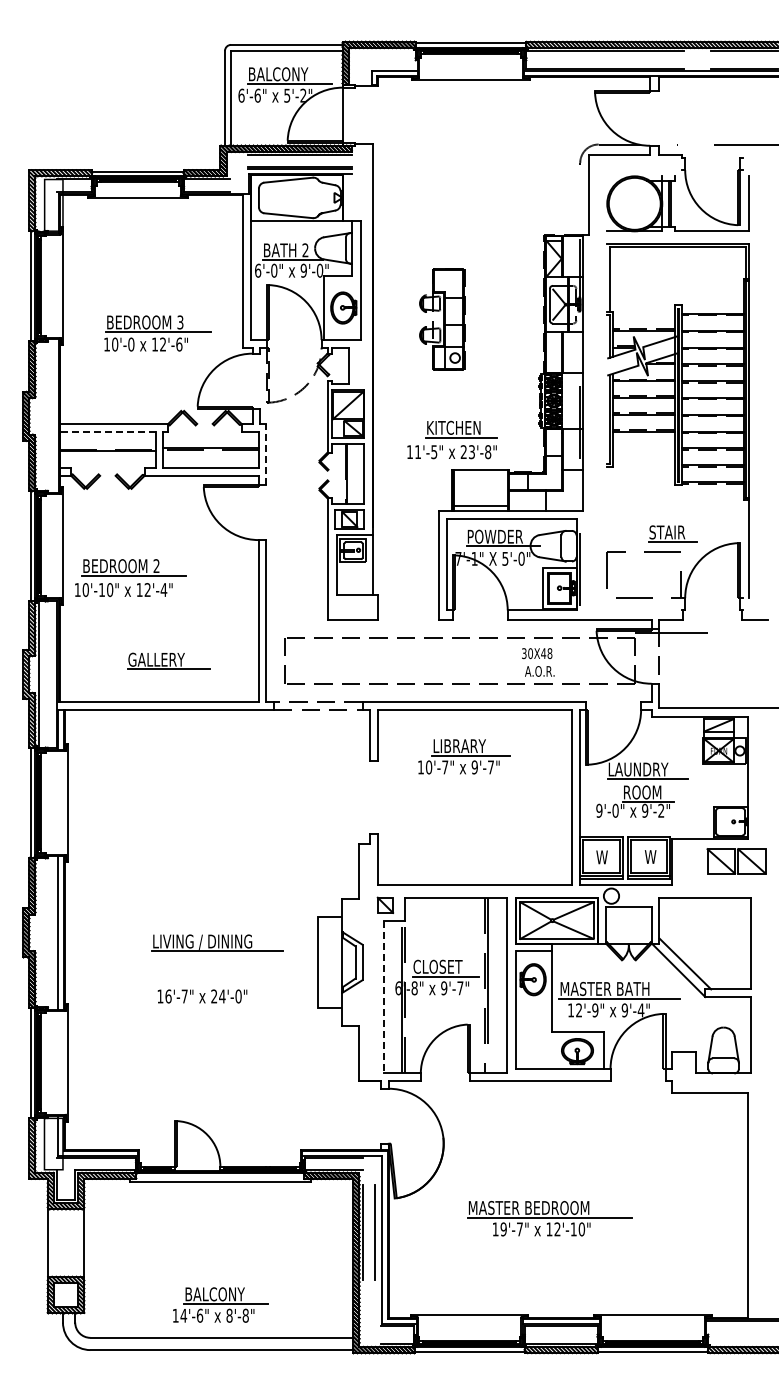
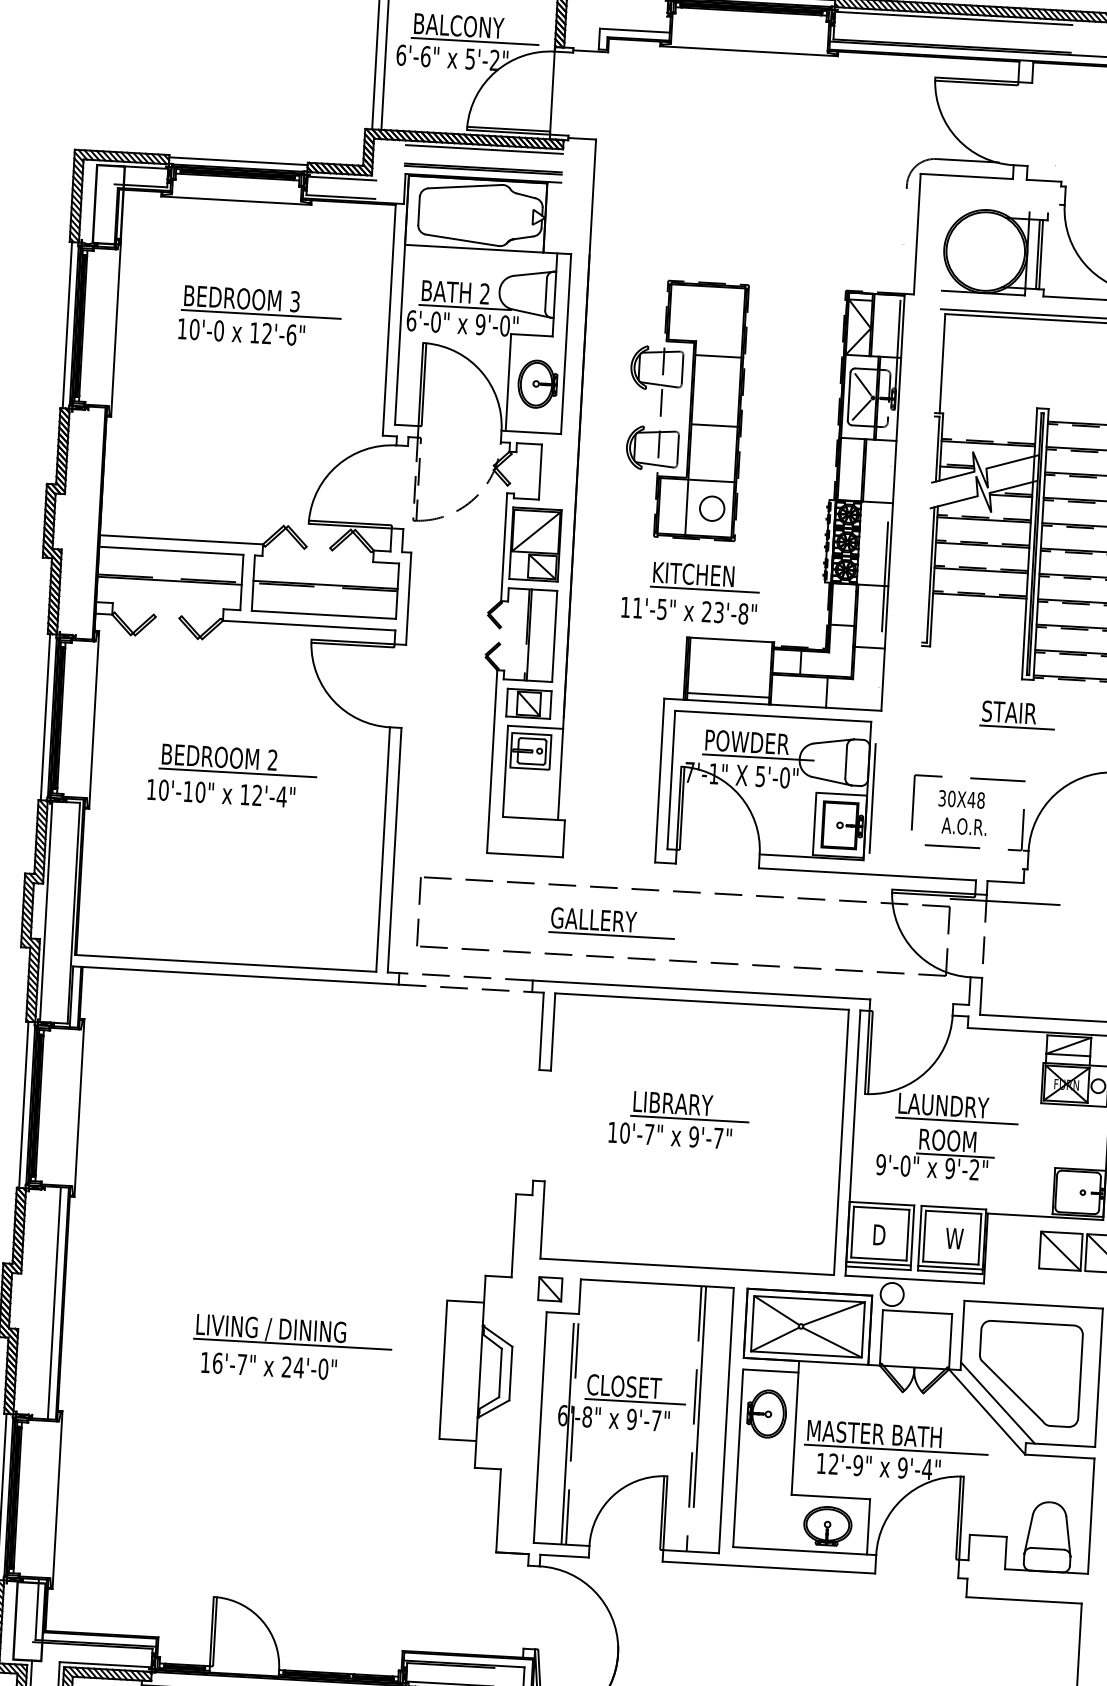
part: (442, 319) -> (685, 409), size x1.67
part: (157, 333) -> (259, 316), moved
line: (107, 431) -> (170, 550), dashed -> solid
line: (266, 454) -> (408, 598), dashed -> solid
part: (672, 533) -> (1016, 714), moved
part: (130, 577) -> (232, 775), moved
part: (168, 660) -> (611, 922), moved
text: (538, 662) -> (963, 812), moved
part: (464, 756) -> (679, 1119), moved
text: (601, 857) -> (880, 1235), W -> D
part: (704, 943) -> (1028, 1373), added
text: (202, 996) -> (268, 1366), moved
line: (383, 997) -> (539, 1428), dashed -> solid

